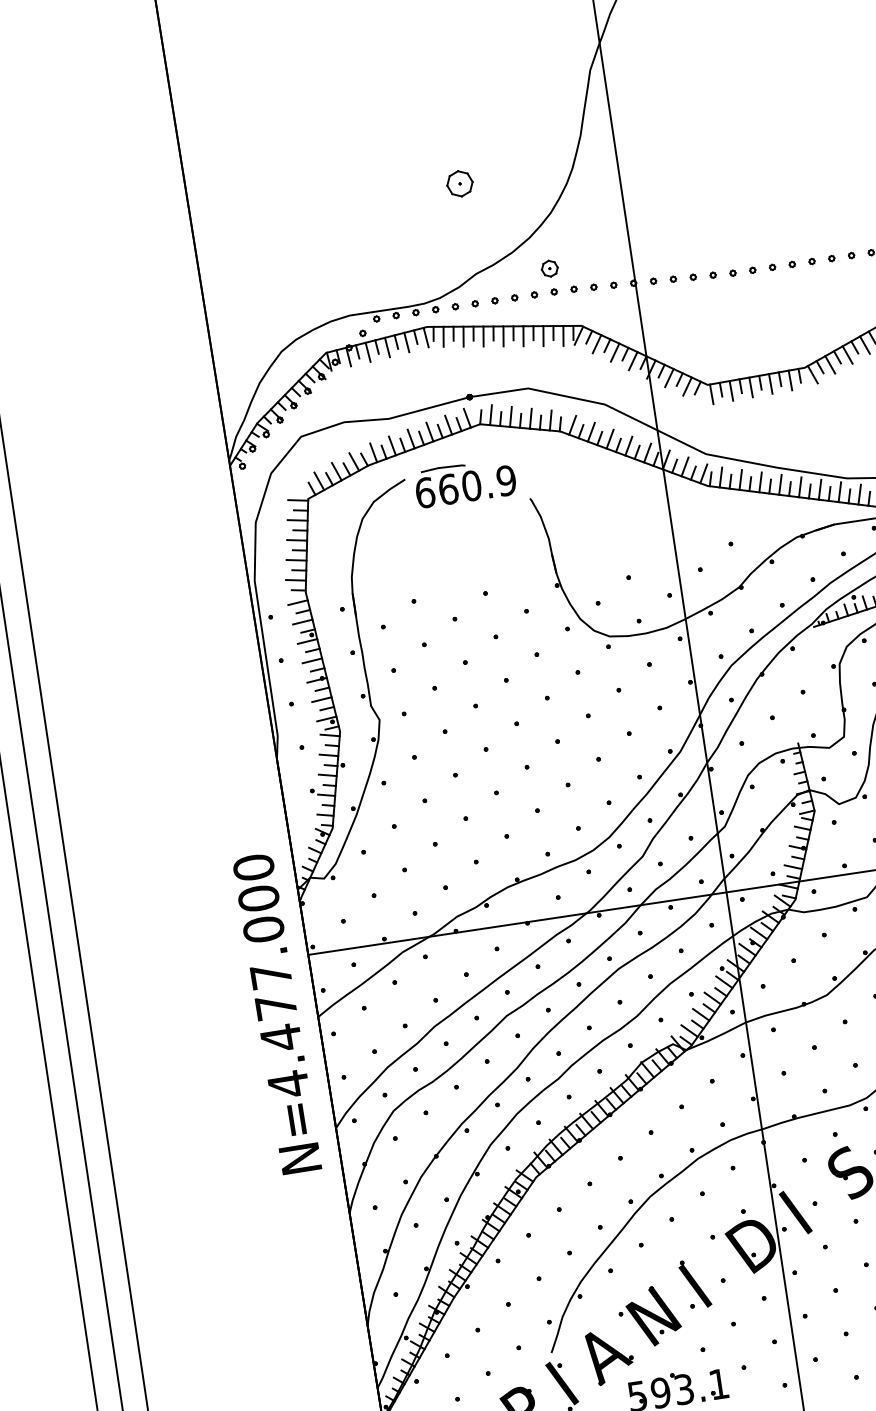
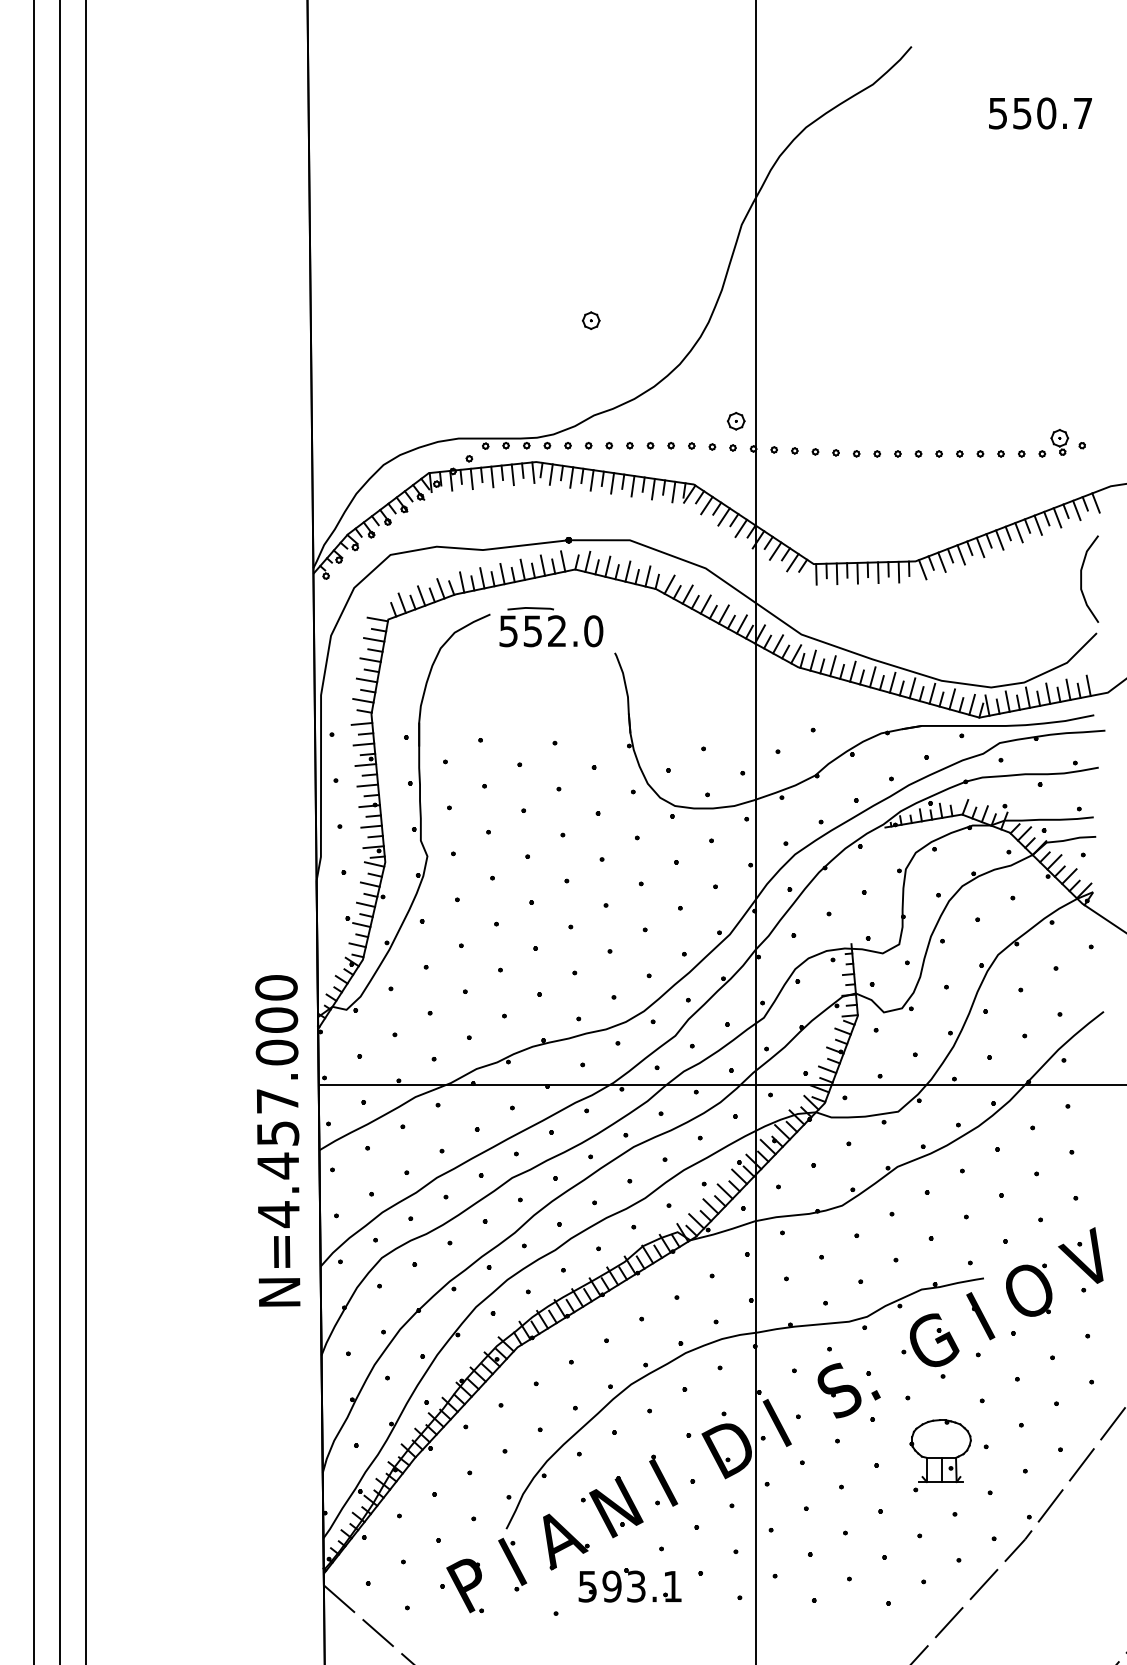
part: (459, 183) -> (590, 320), size x0.62
part: (549, 269) -> (735, 421), moved
text: (466, 487) -> (551, 631), 660.9 -> 552.0
text: (276, 1006) -> (278, 1133), N=4.477.000 -> N=4.457.000

